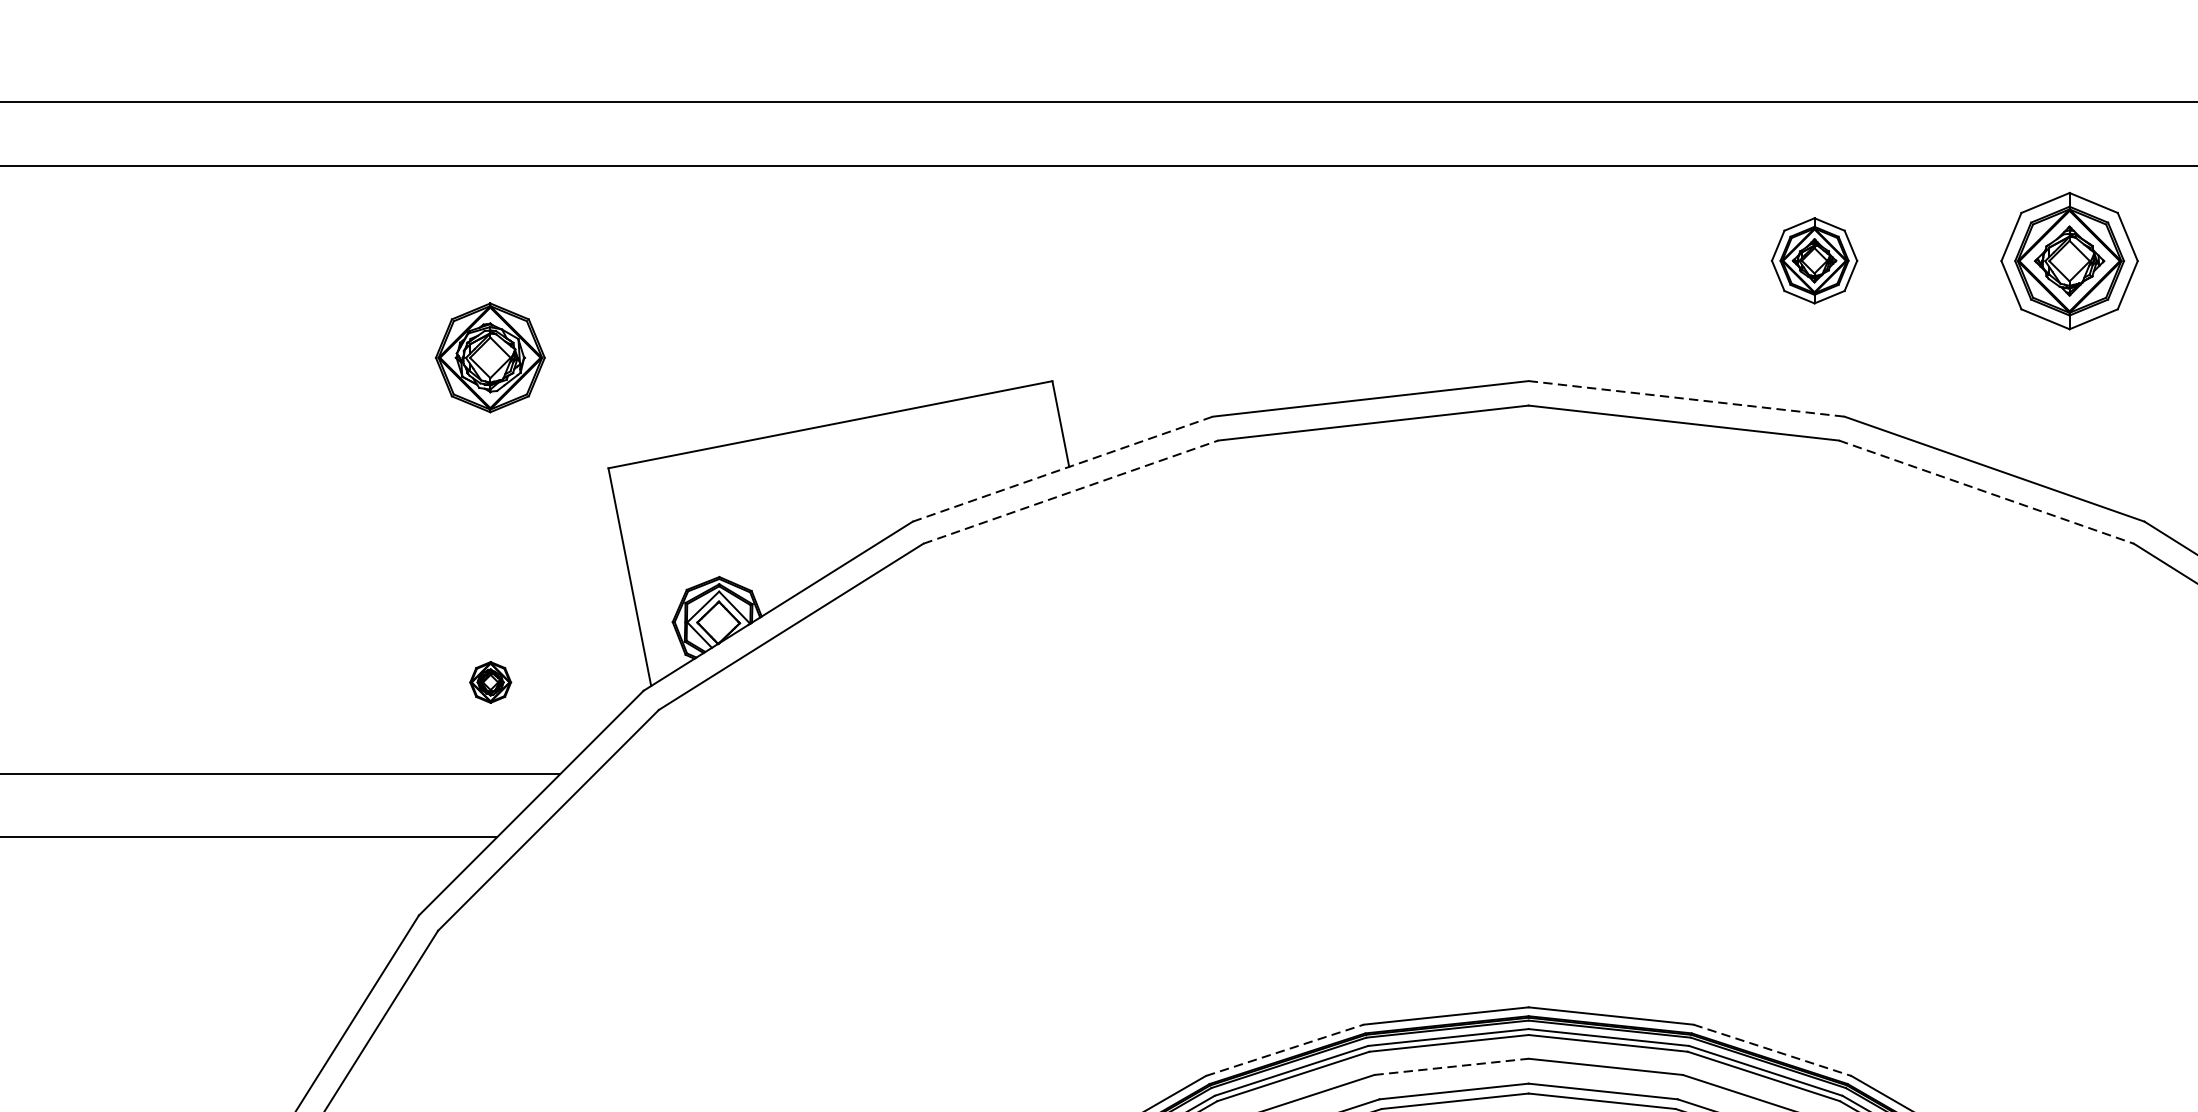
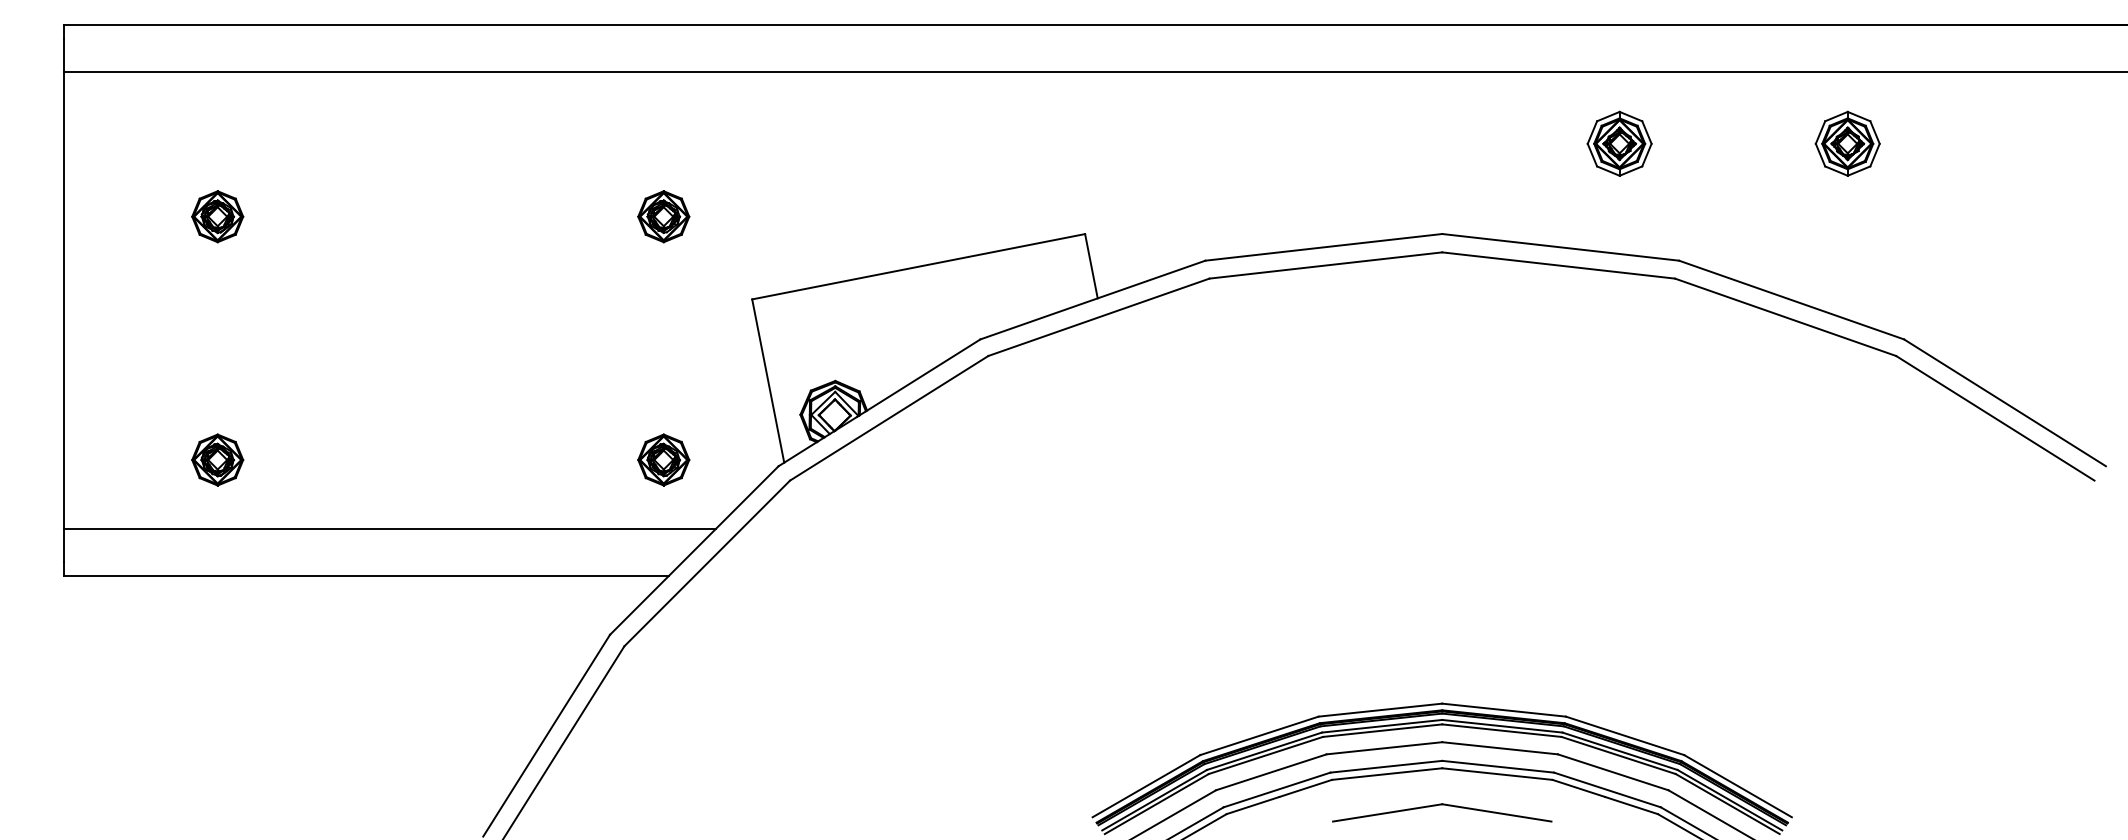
part: (1814, 260) -> (1619, 143), moved
part: (2069, 260) -> (1847, 143), size x0.62
part: (490, 357) -> (663, 216), size x0.62
line: (1687, 399) -> (1561, 247), dashed -> solid
line: (1063, 468) -> (1093, 299), dashed -> solid
line: (1071, 492) -> (1099, 317), dashed -> solid
line: (1987, 492) -> (1786, 317), dashed -> solid
part: (490, 681) -> (663, 459), size x1.67
line: (1284, 1049) -> (1259, 735), dashed -> solid
line: (1773, 1051) -> (1625, 736), dashed -> solid
line: (1451, 1067) -> (1384, 748), dashed -> solid

